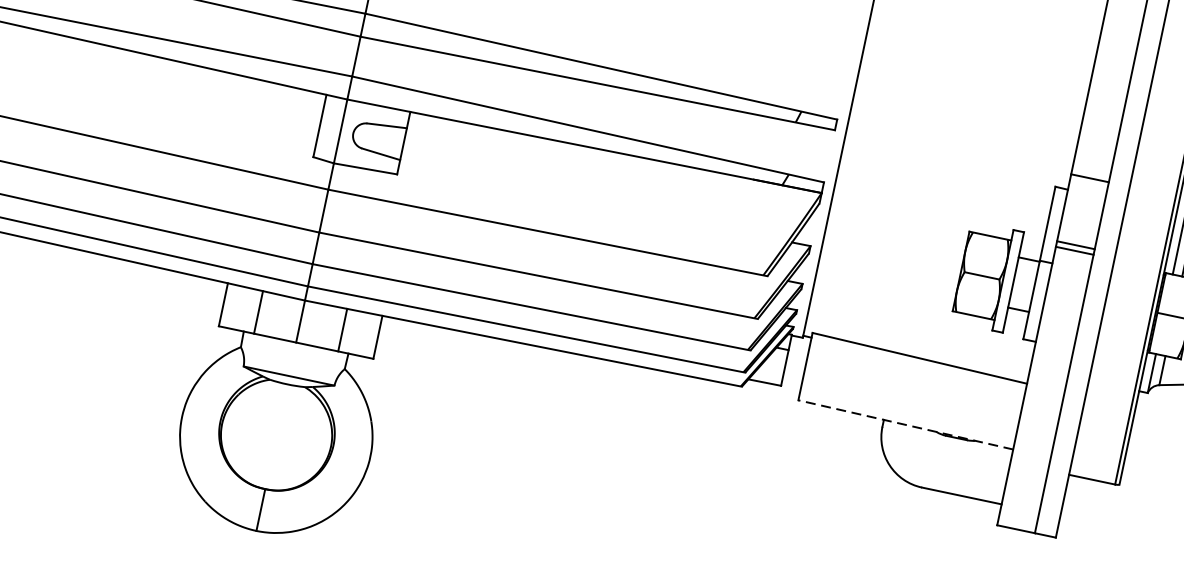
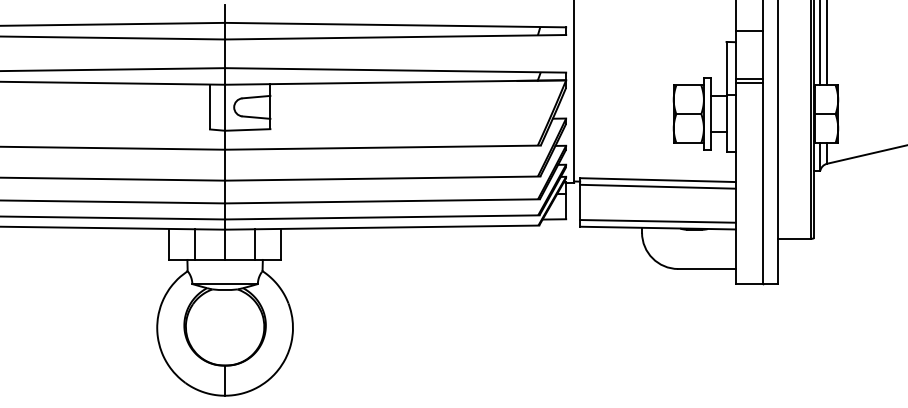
line: (917, 367) -> (657, 186), added
line: (907, 415) -> (657, 221), added
line: (905, 425) -> (657, 228), dashed -> solid

